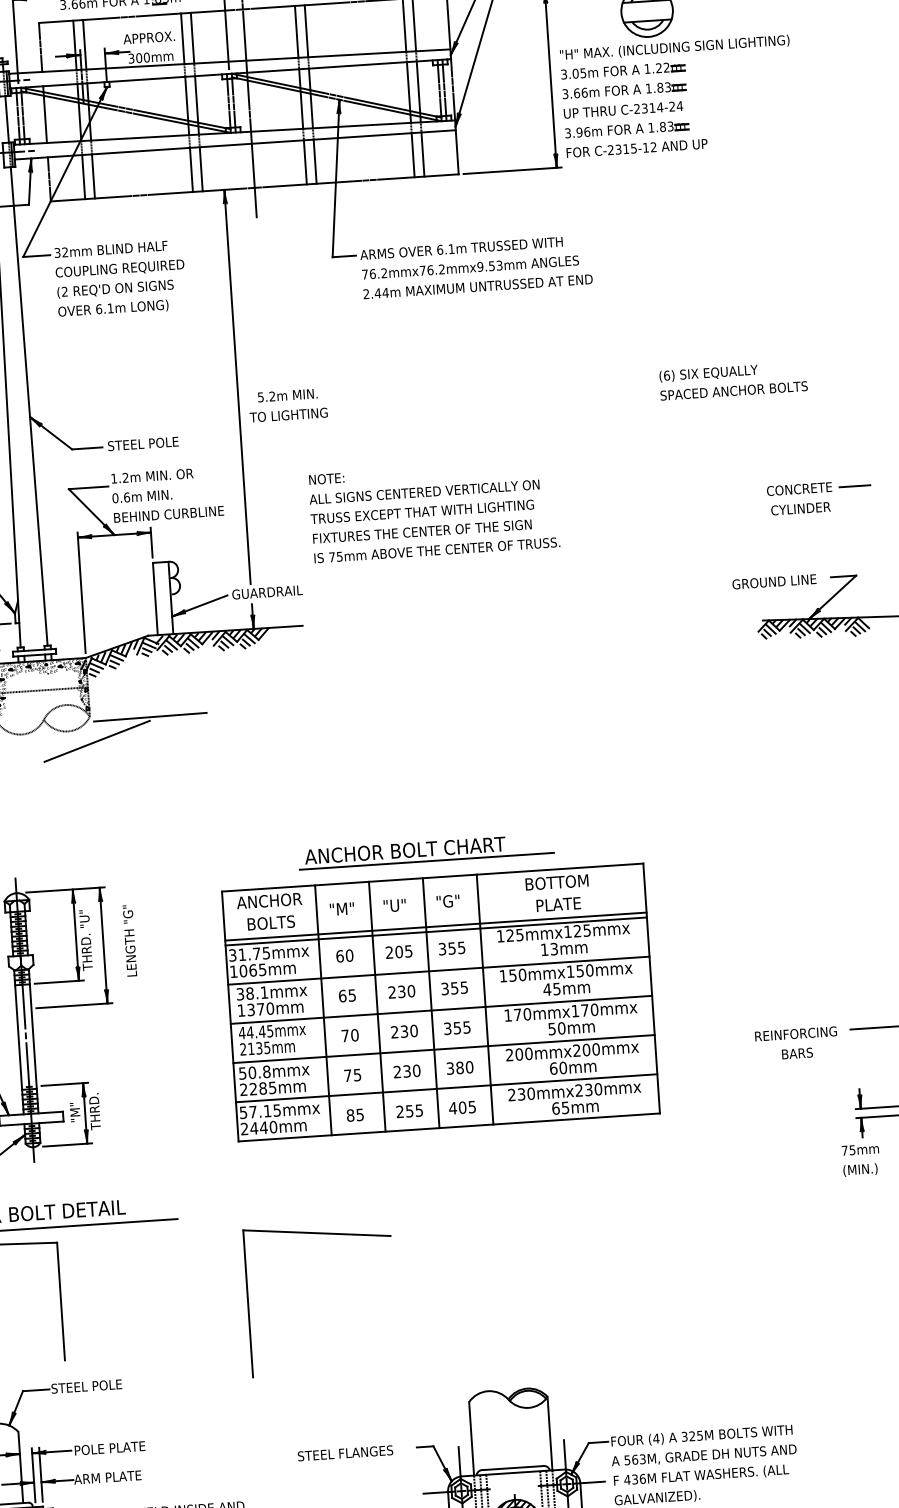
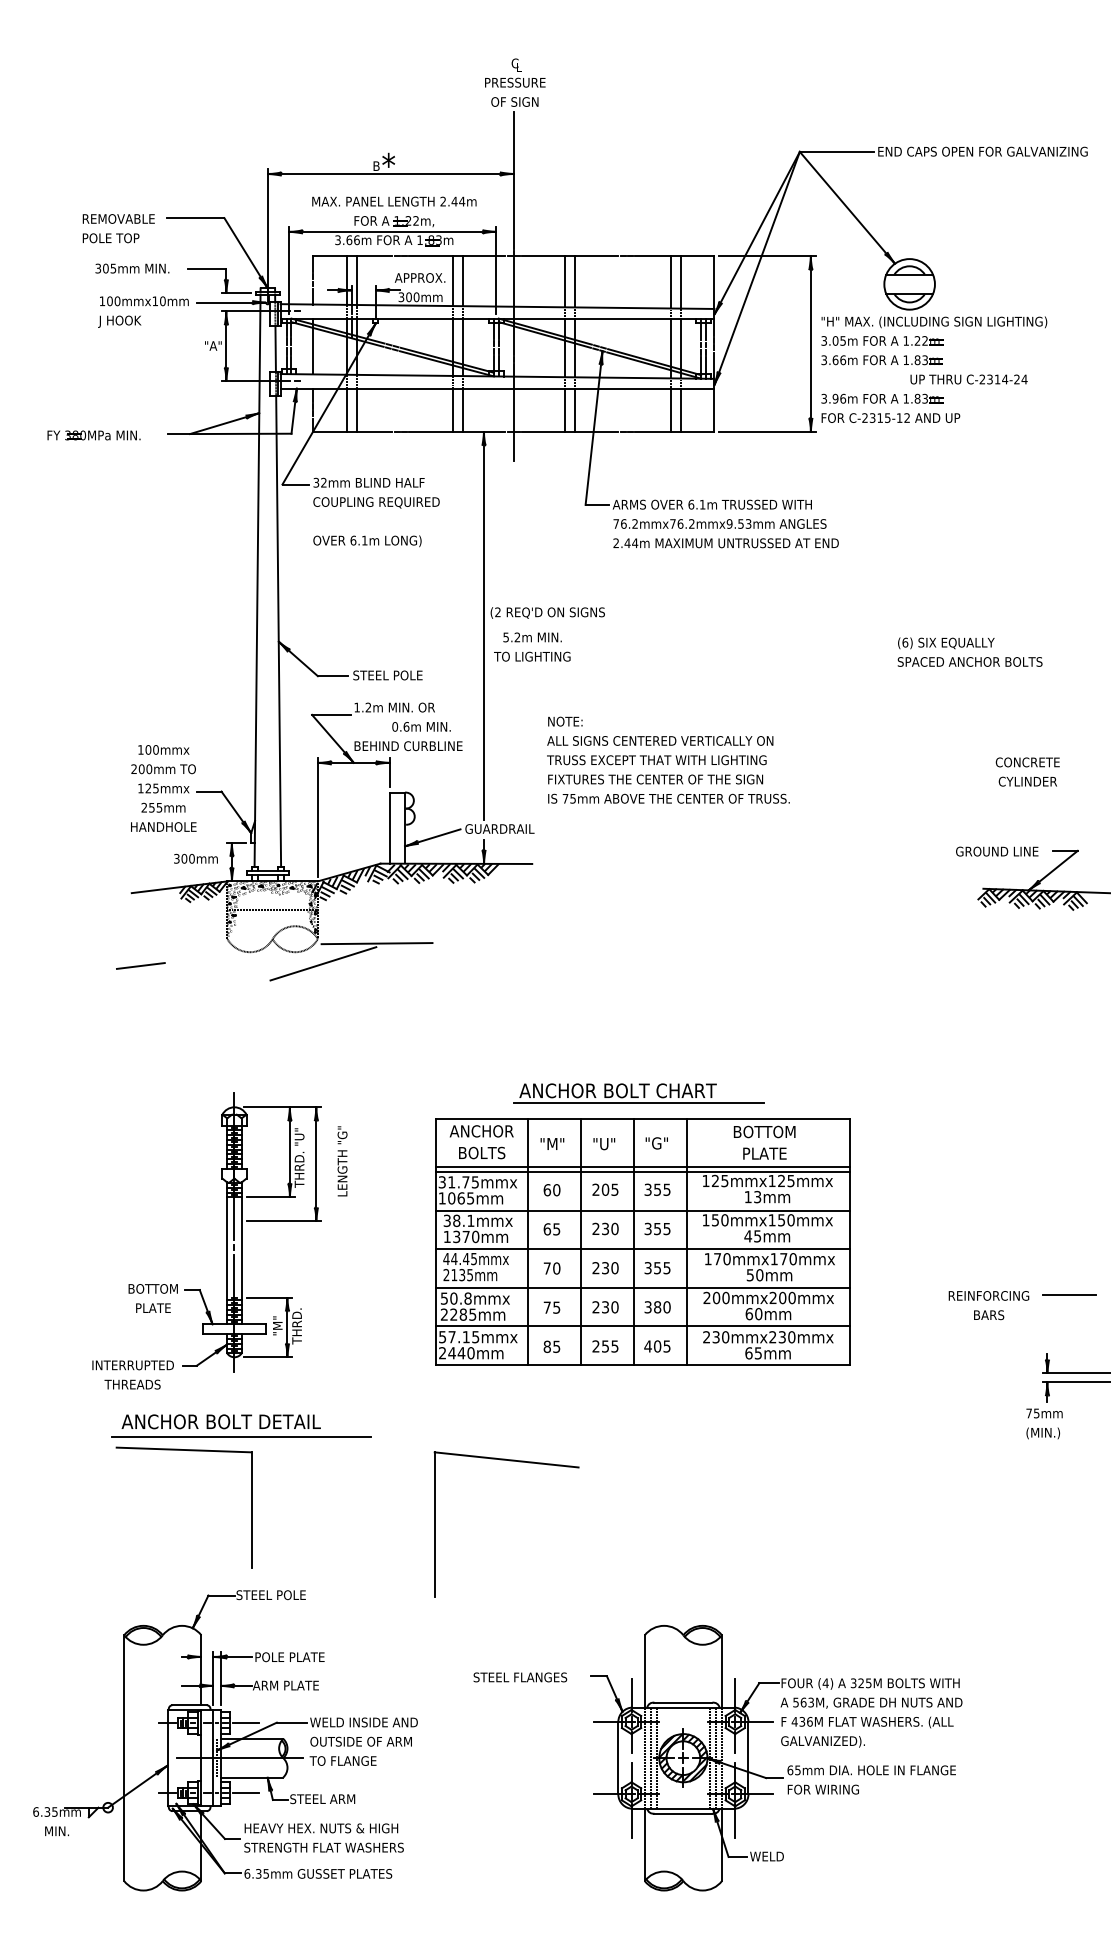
text: (622, 109) -> (968, 379), moved
text: (115, 288) -> (547, 612), moved
line: (855, 486) -> (1082, 763), removed
text: (142, 496) -> (421, 726), moved

